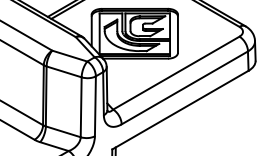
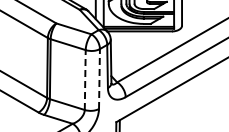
line: (95, 106) -> (99, 79), solid -> dashed
line: (81, 107) -> (85, 80), solid -> dashed

